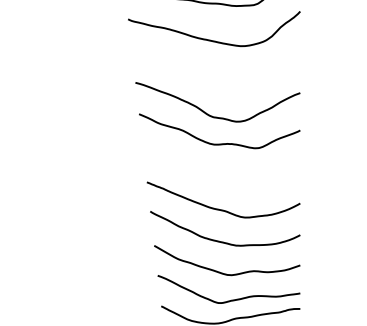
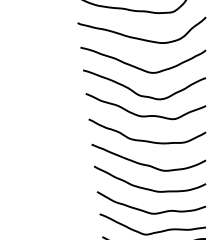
curve: (211, 79) -> (139, 67), added
curve: (218, 176) -> (145, 140), added

